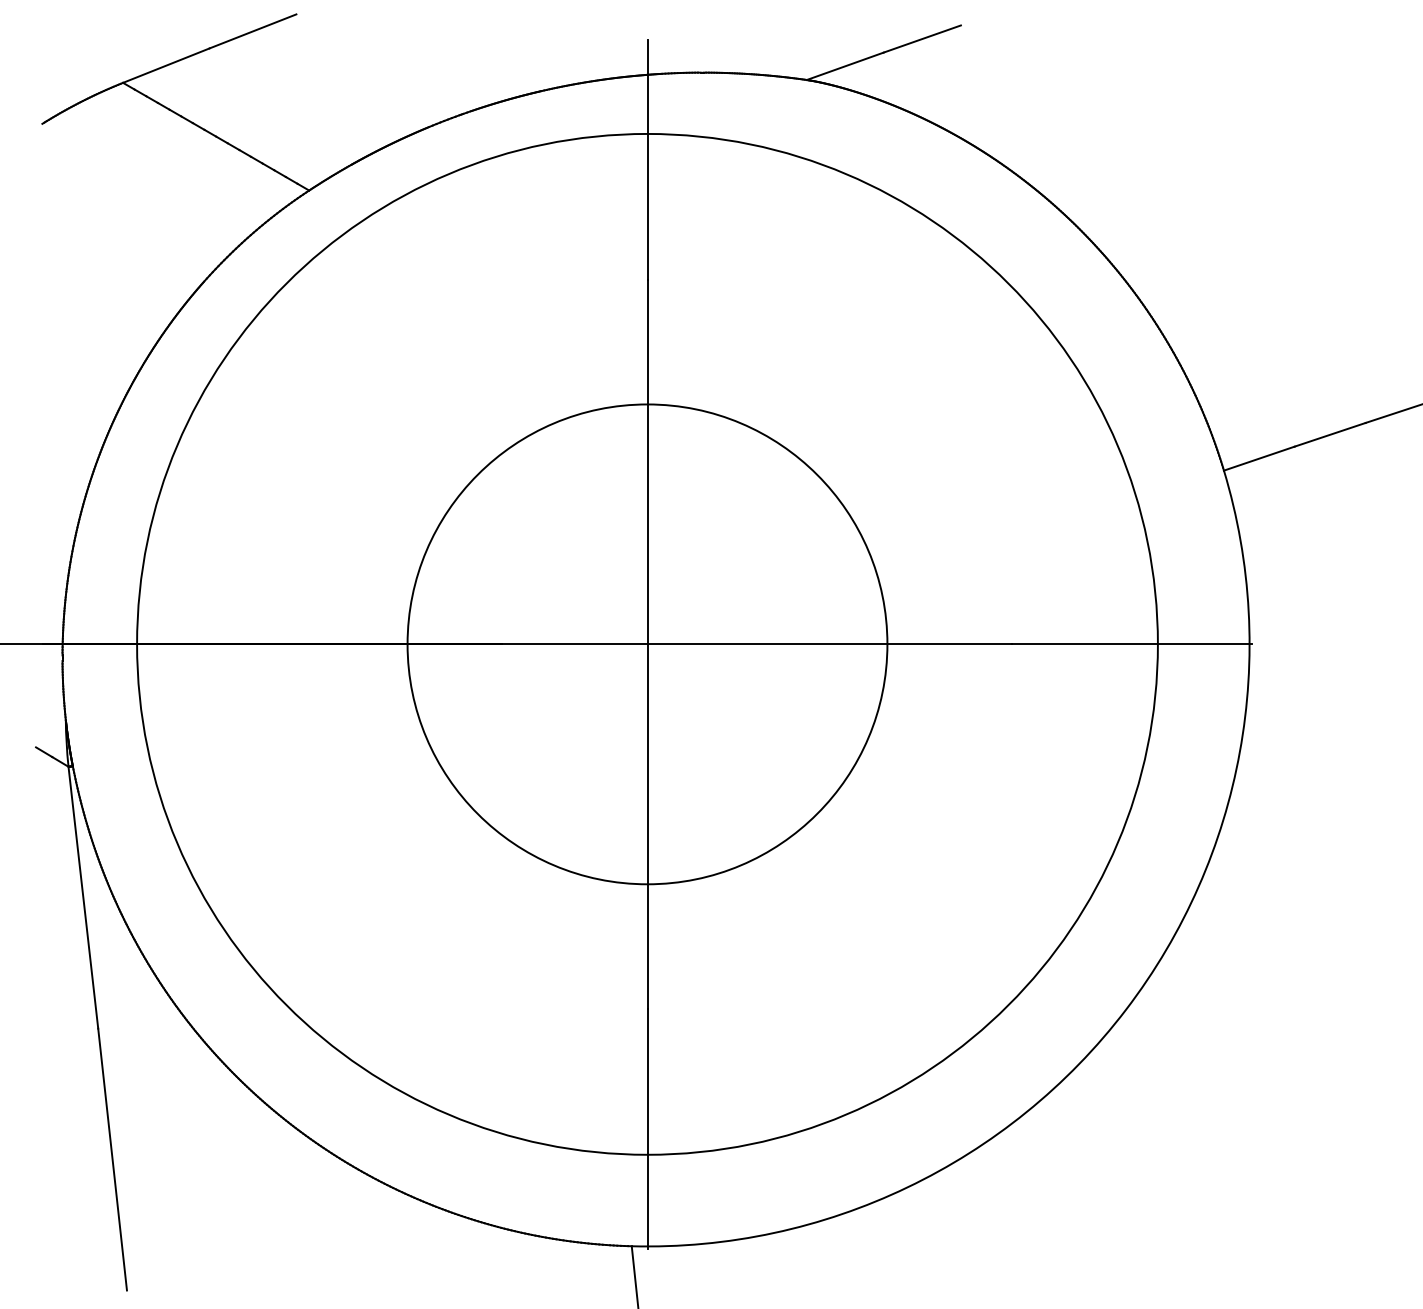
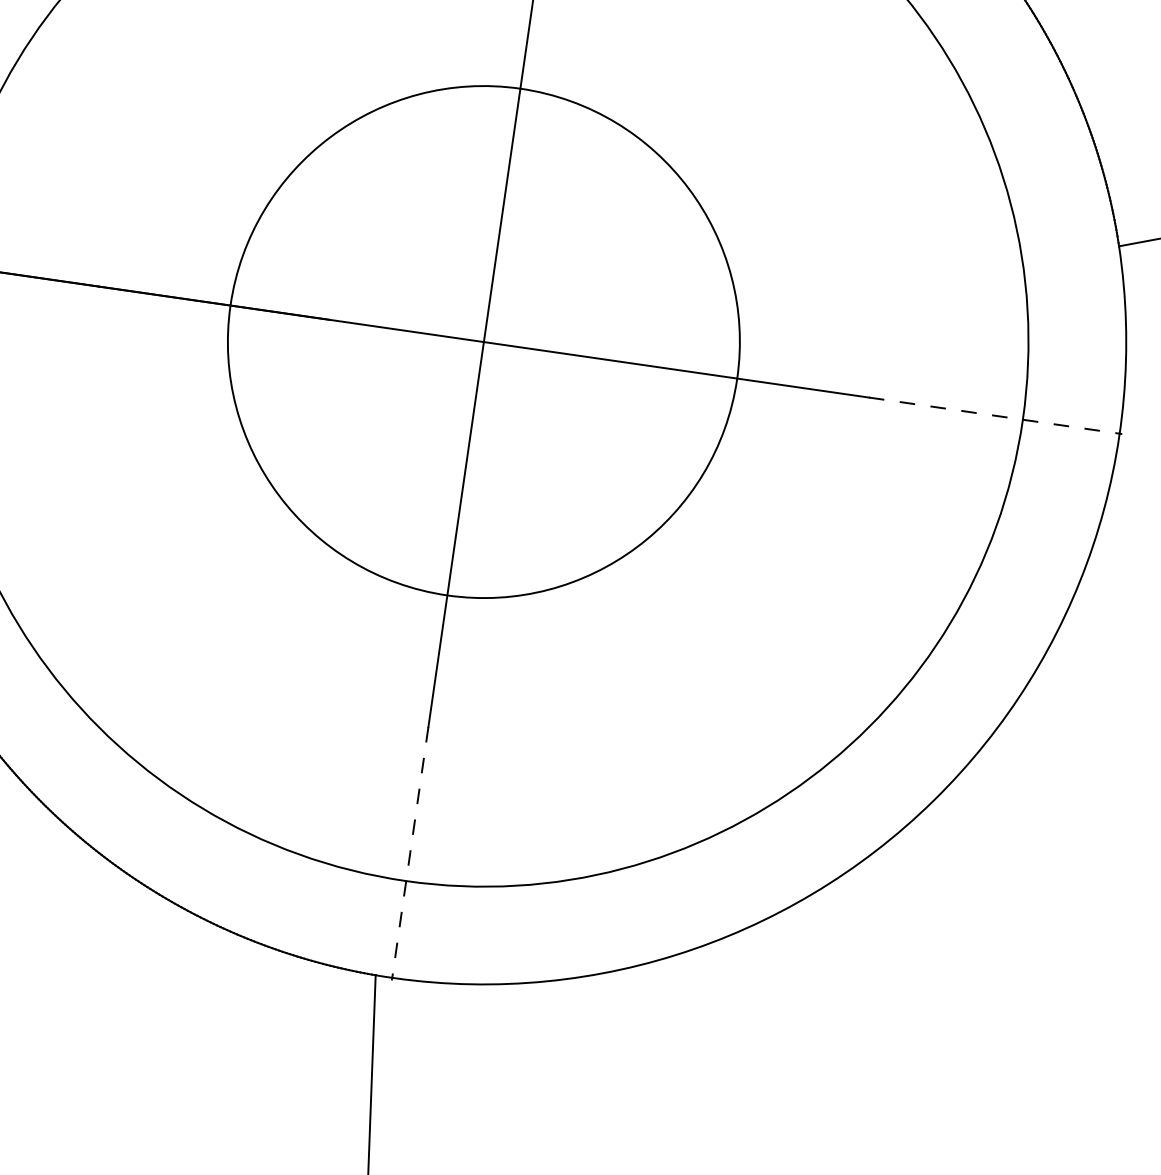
line: (1132, 644) -> (996, 416), solid -> dashed
line: (647, 1128) -> (410, 853), solid -> dashed

